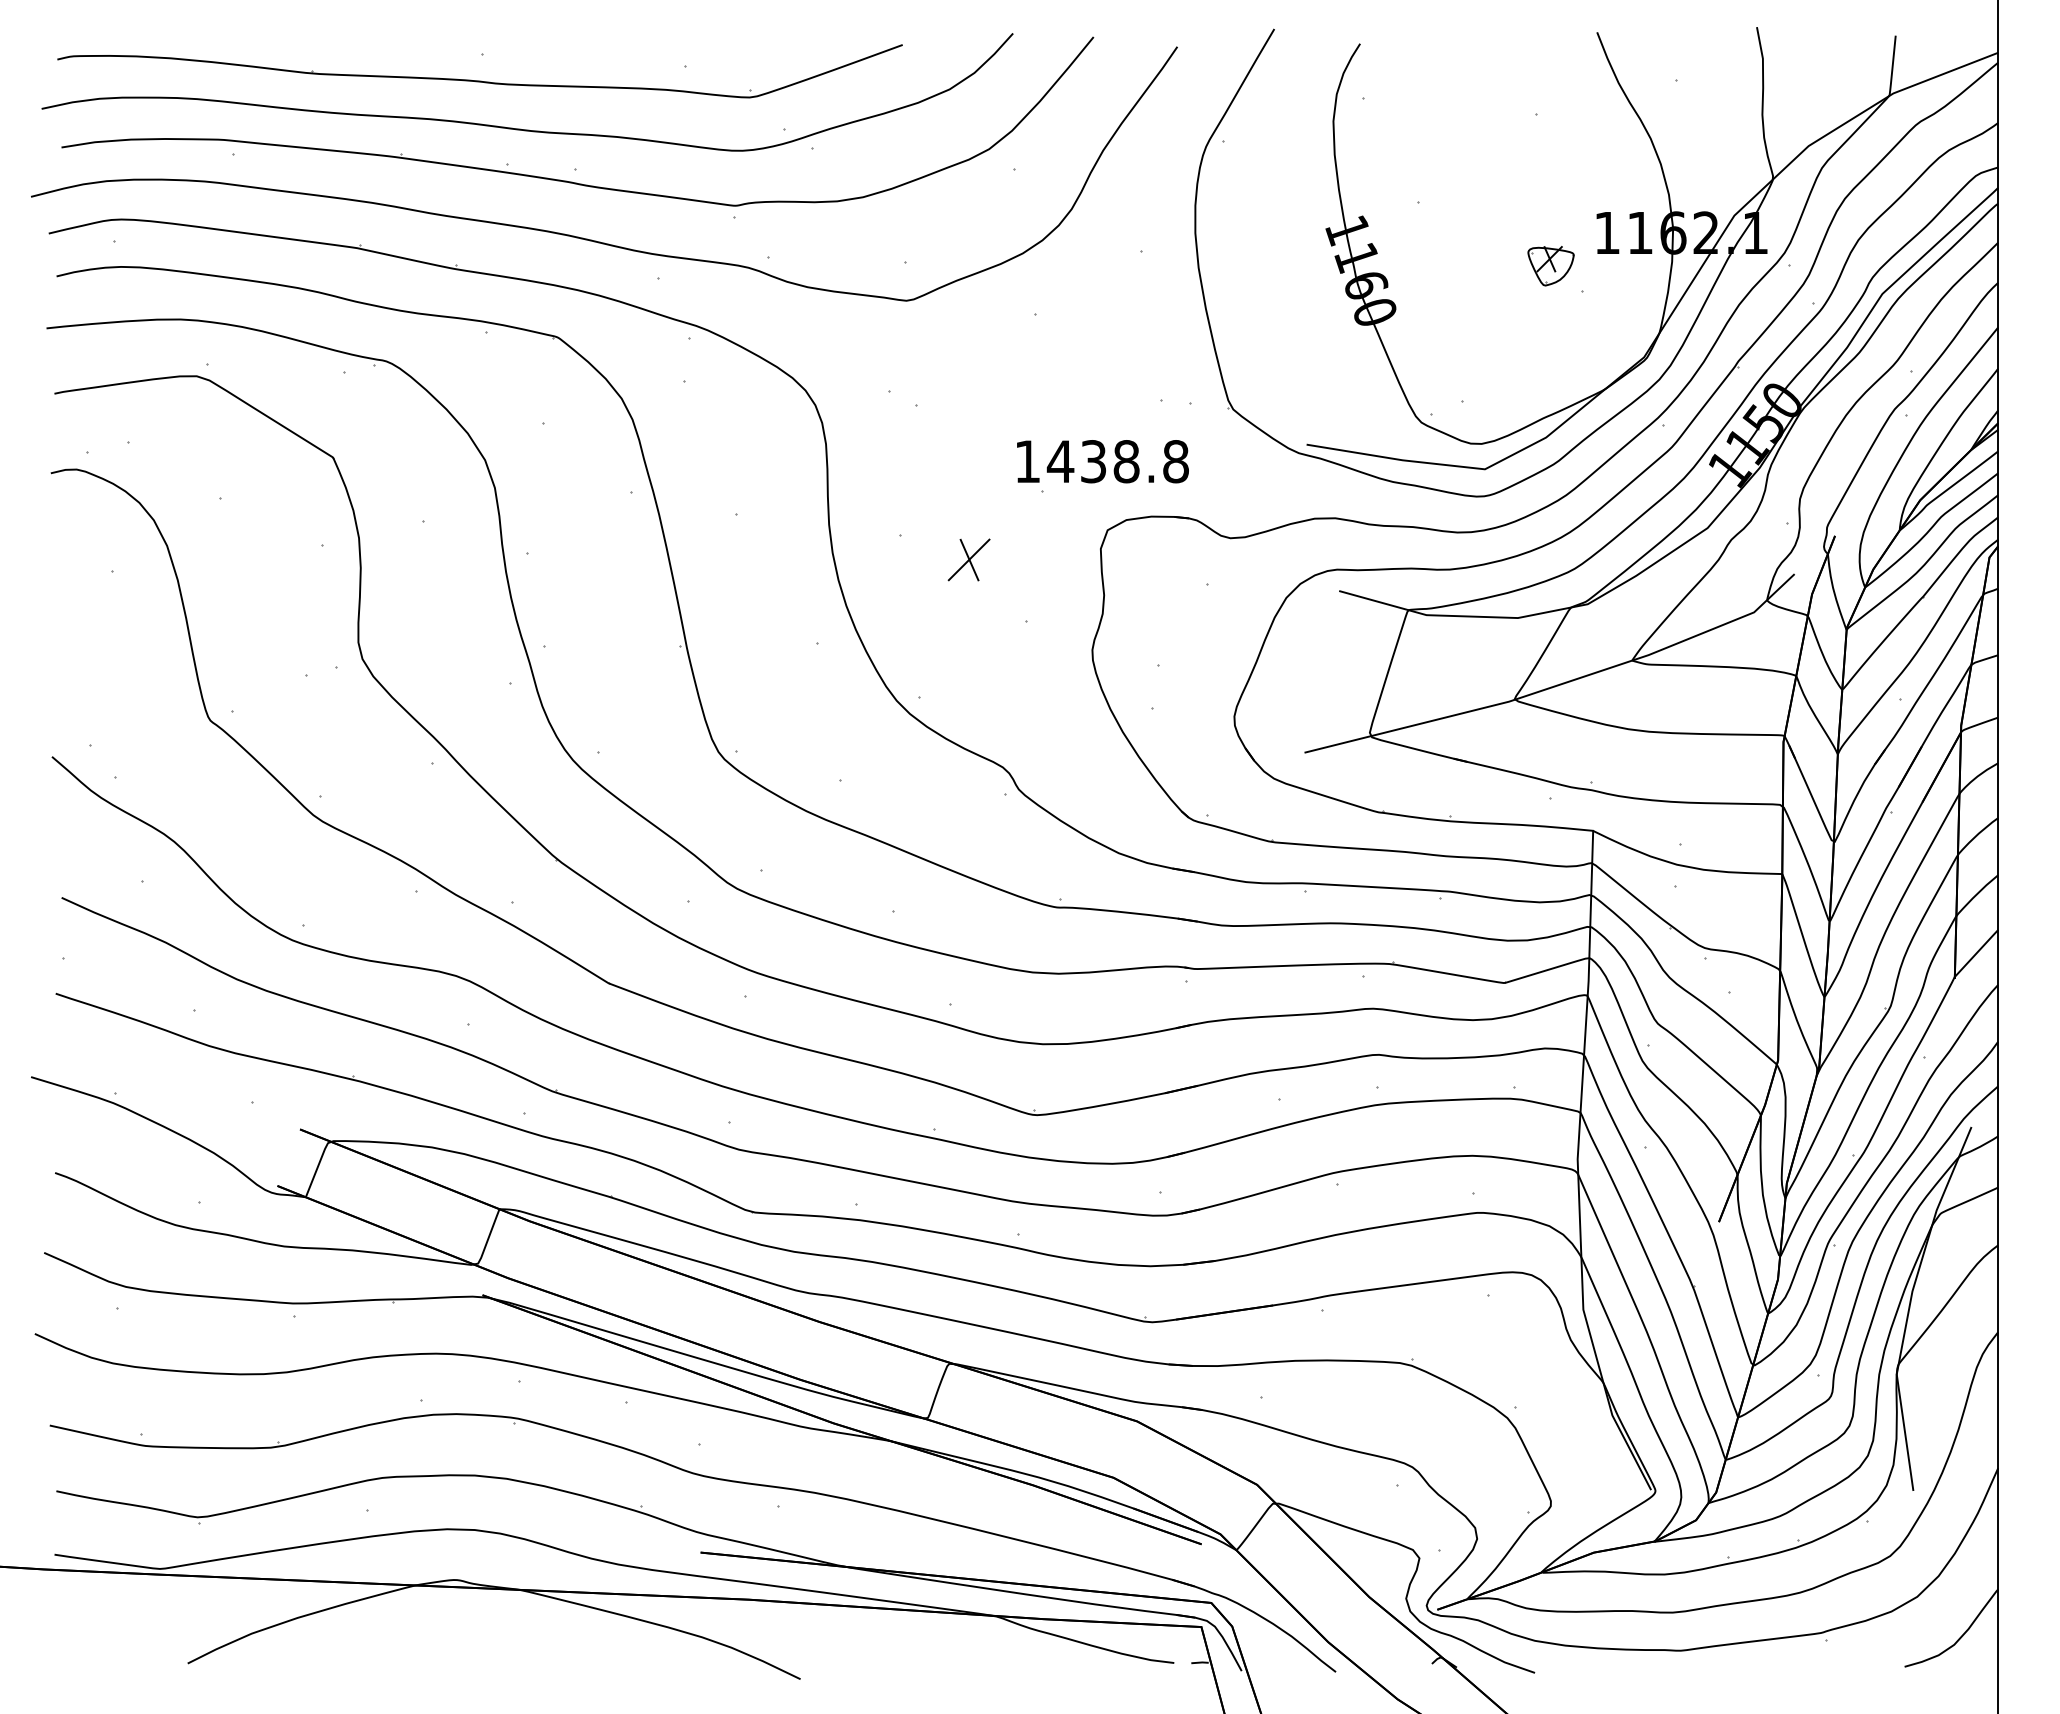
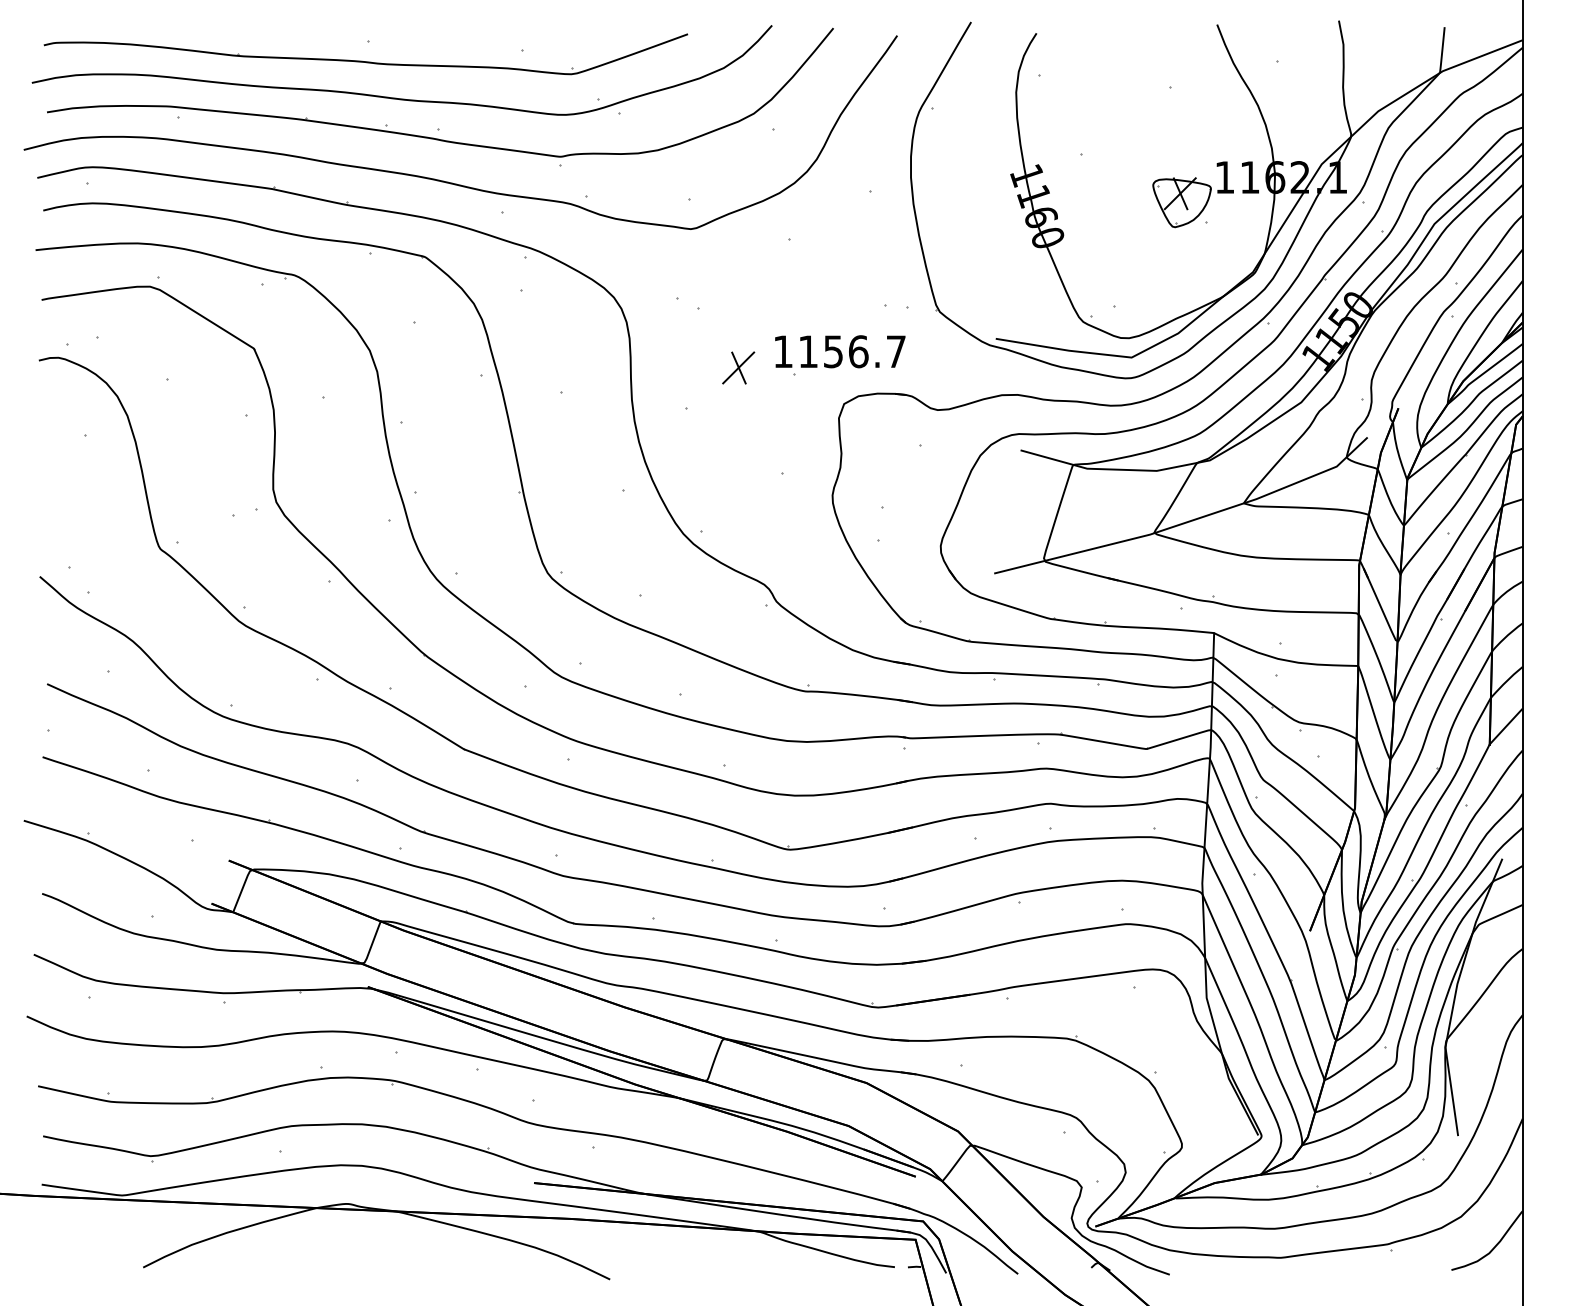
part: (1550, 266) -> (1181, 203), size x1.67
text: (1117, 461) -> (851, 351), 1438.8 -> 1156.7
part: (968, 559) -> (738, 367), moved

